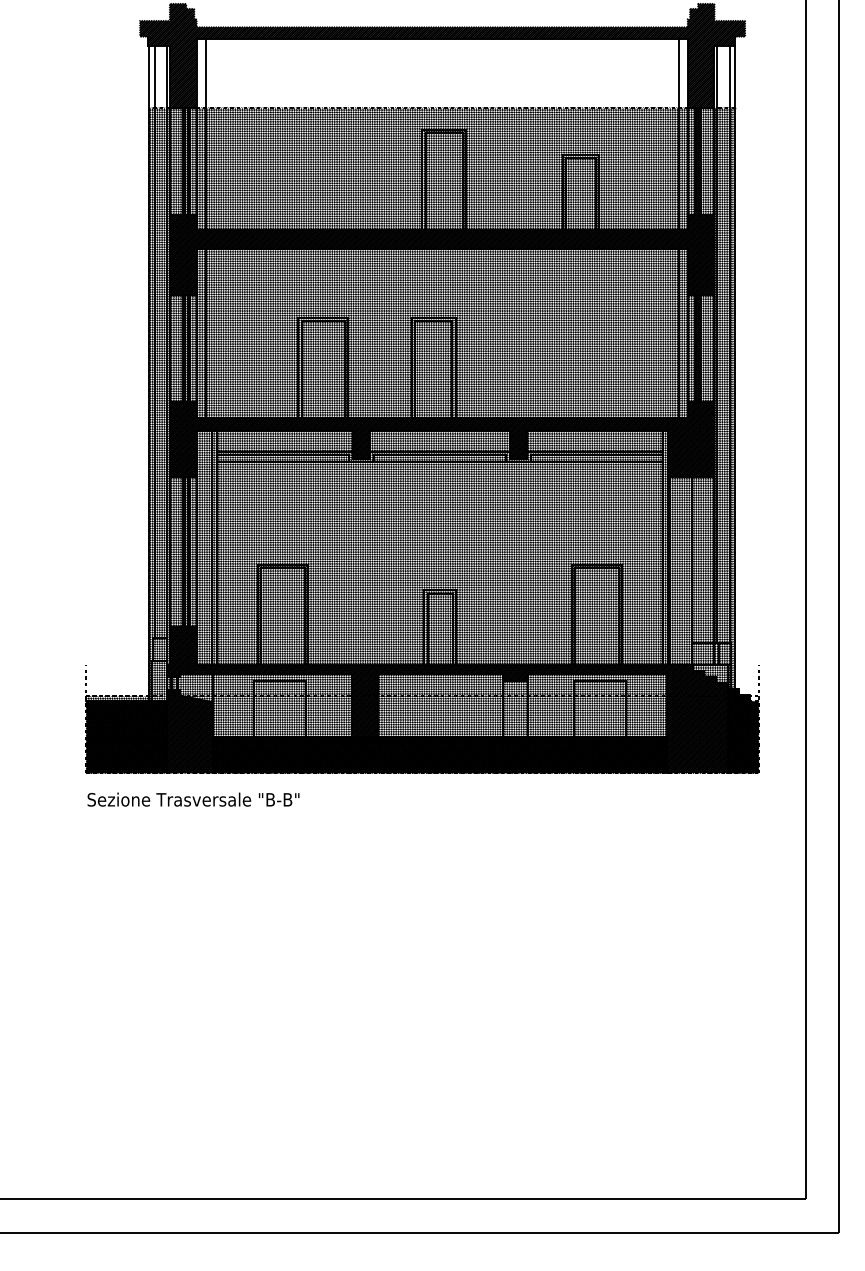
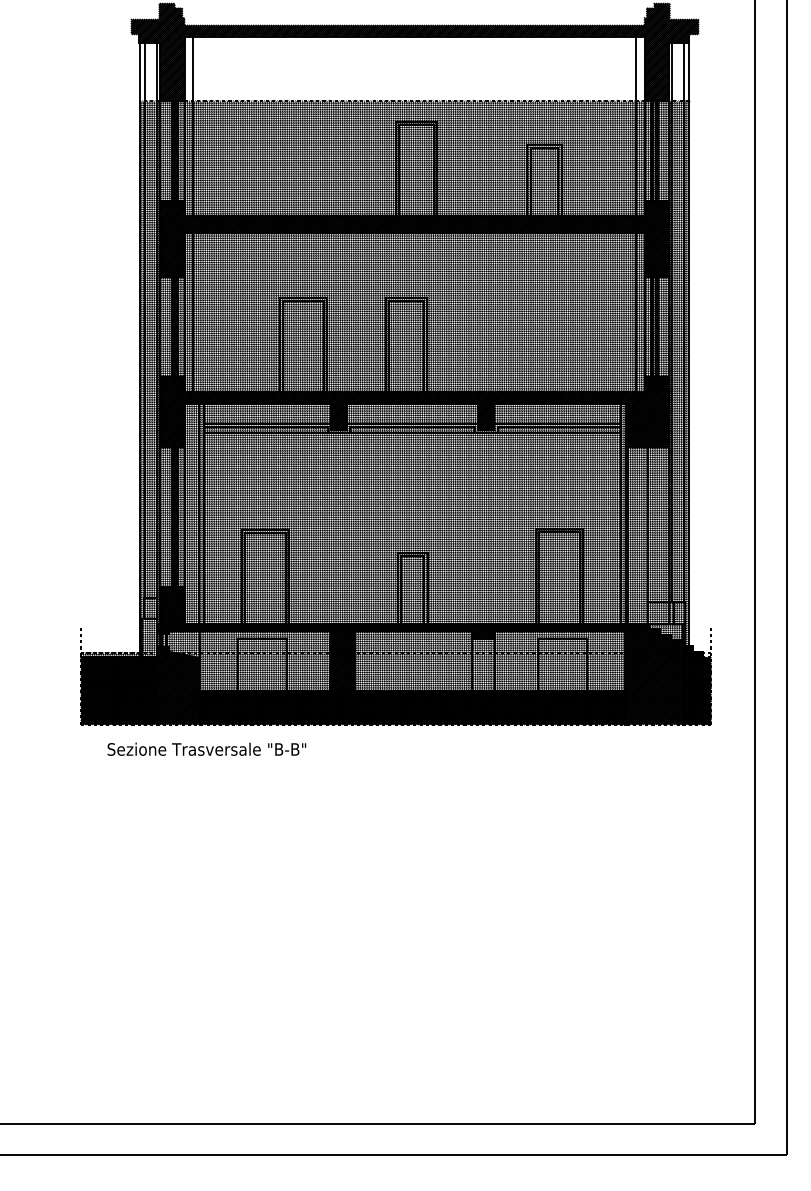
text: (193, 799) -> (206, 749), moved

